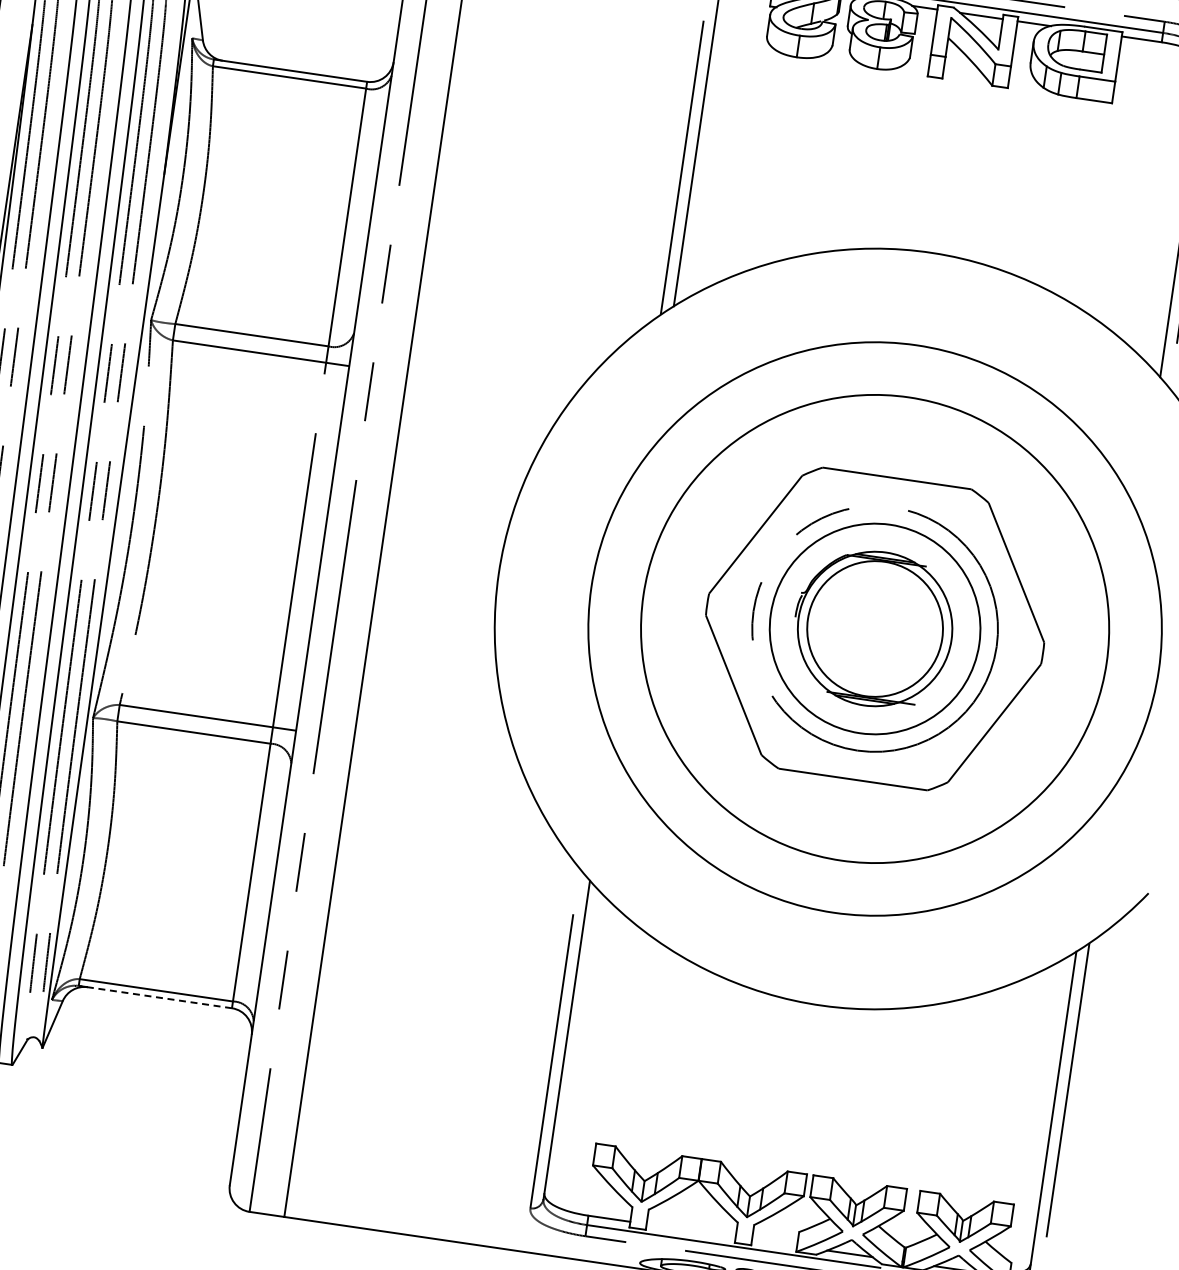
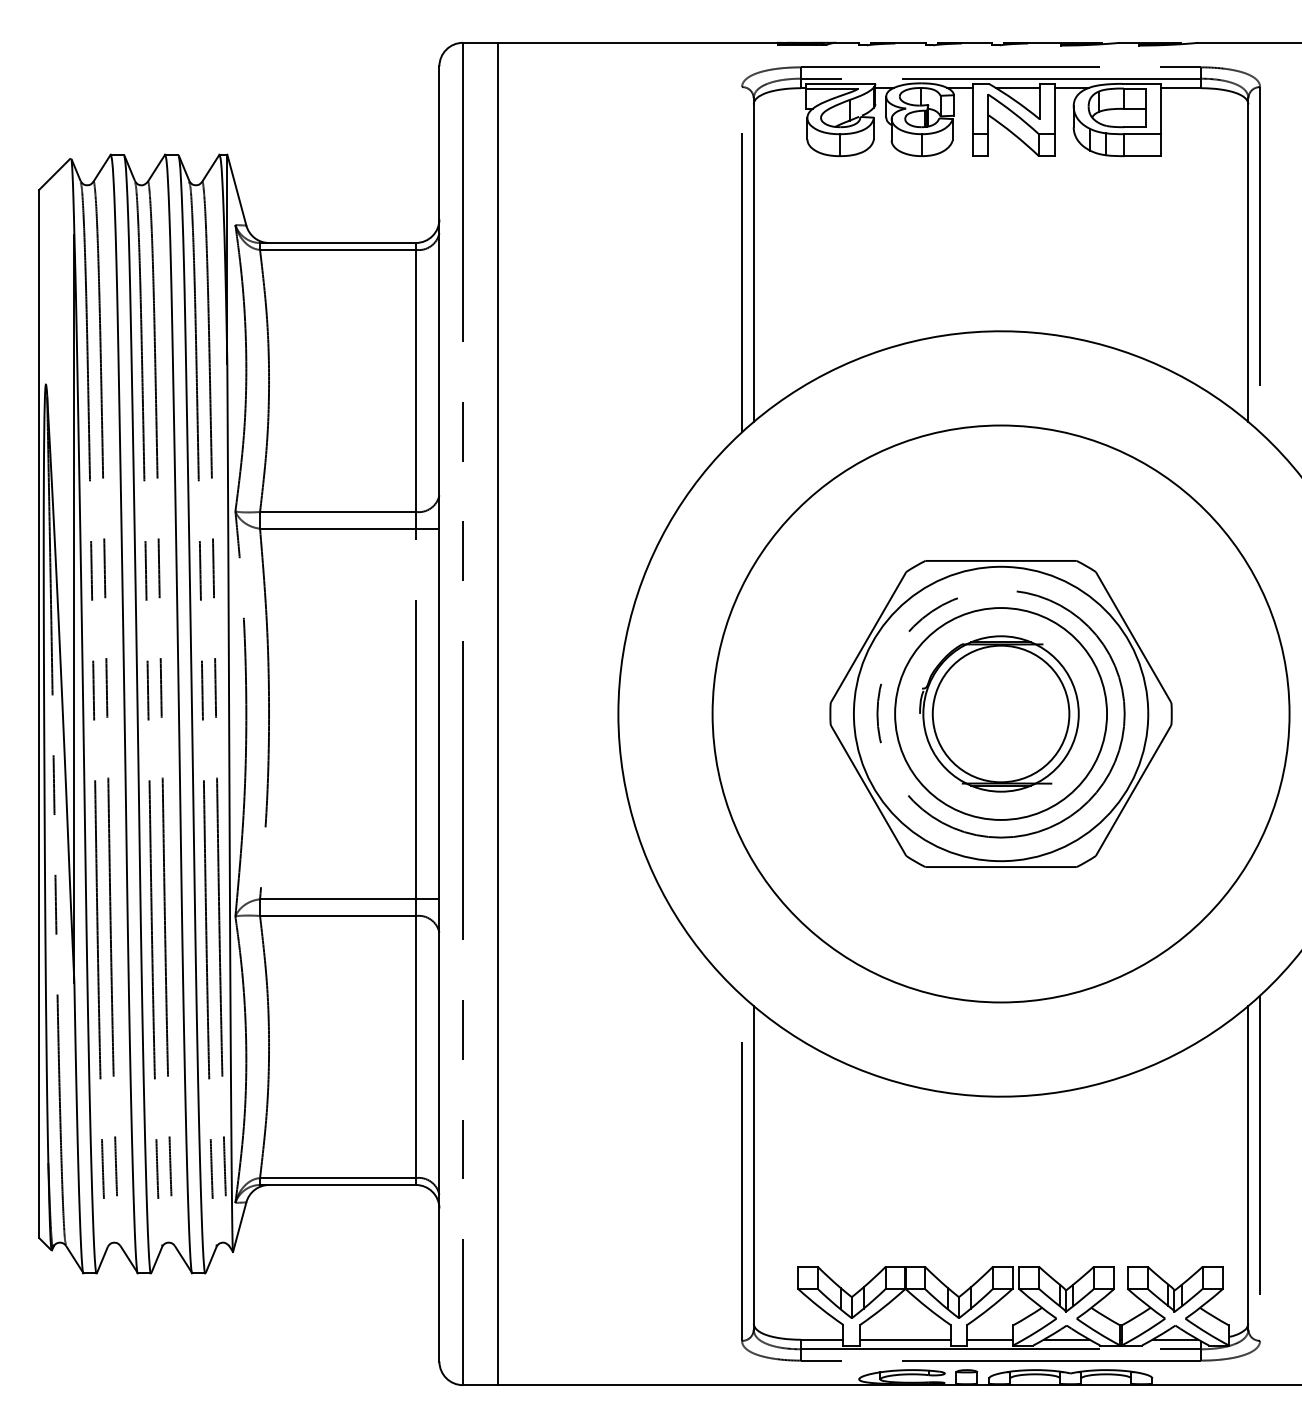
circle: (874, 628) -> (1000, 713), size x0.62
line: (154, 996) -> (337, 1184), dashed -> solid
line: (691, 1230) -> (905, 1339), added
line: (774, 1242) -> (990, 1339), added

